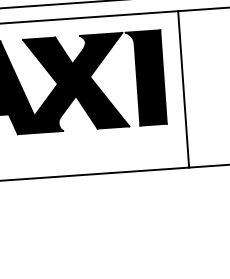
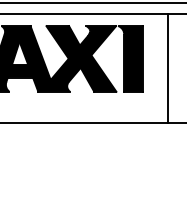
line: (184, 89) -> (168, 68), moved

